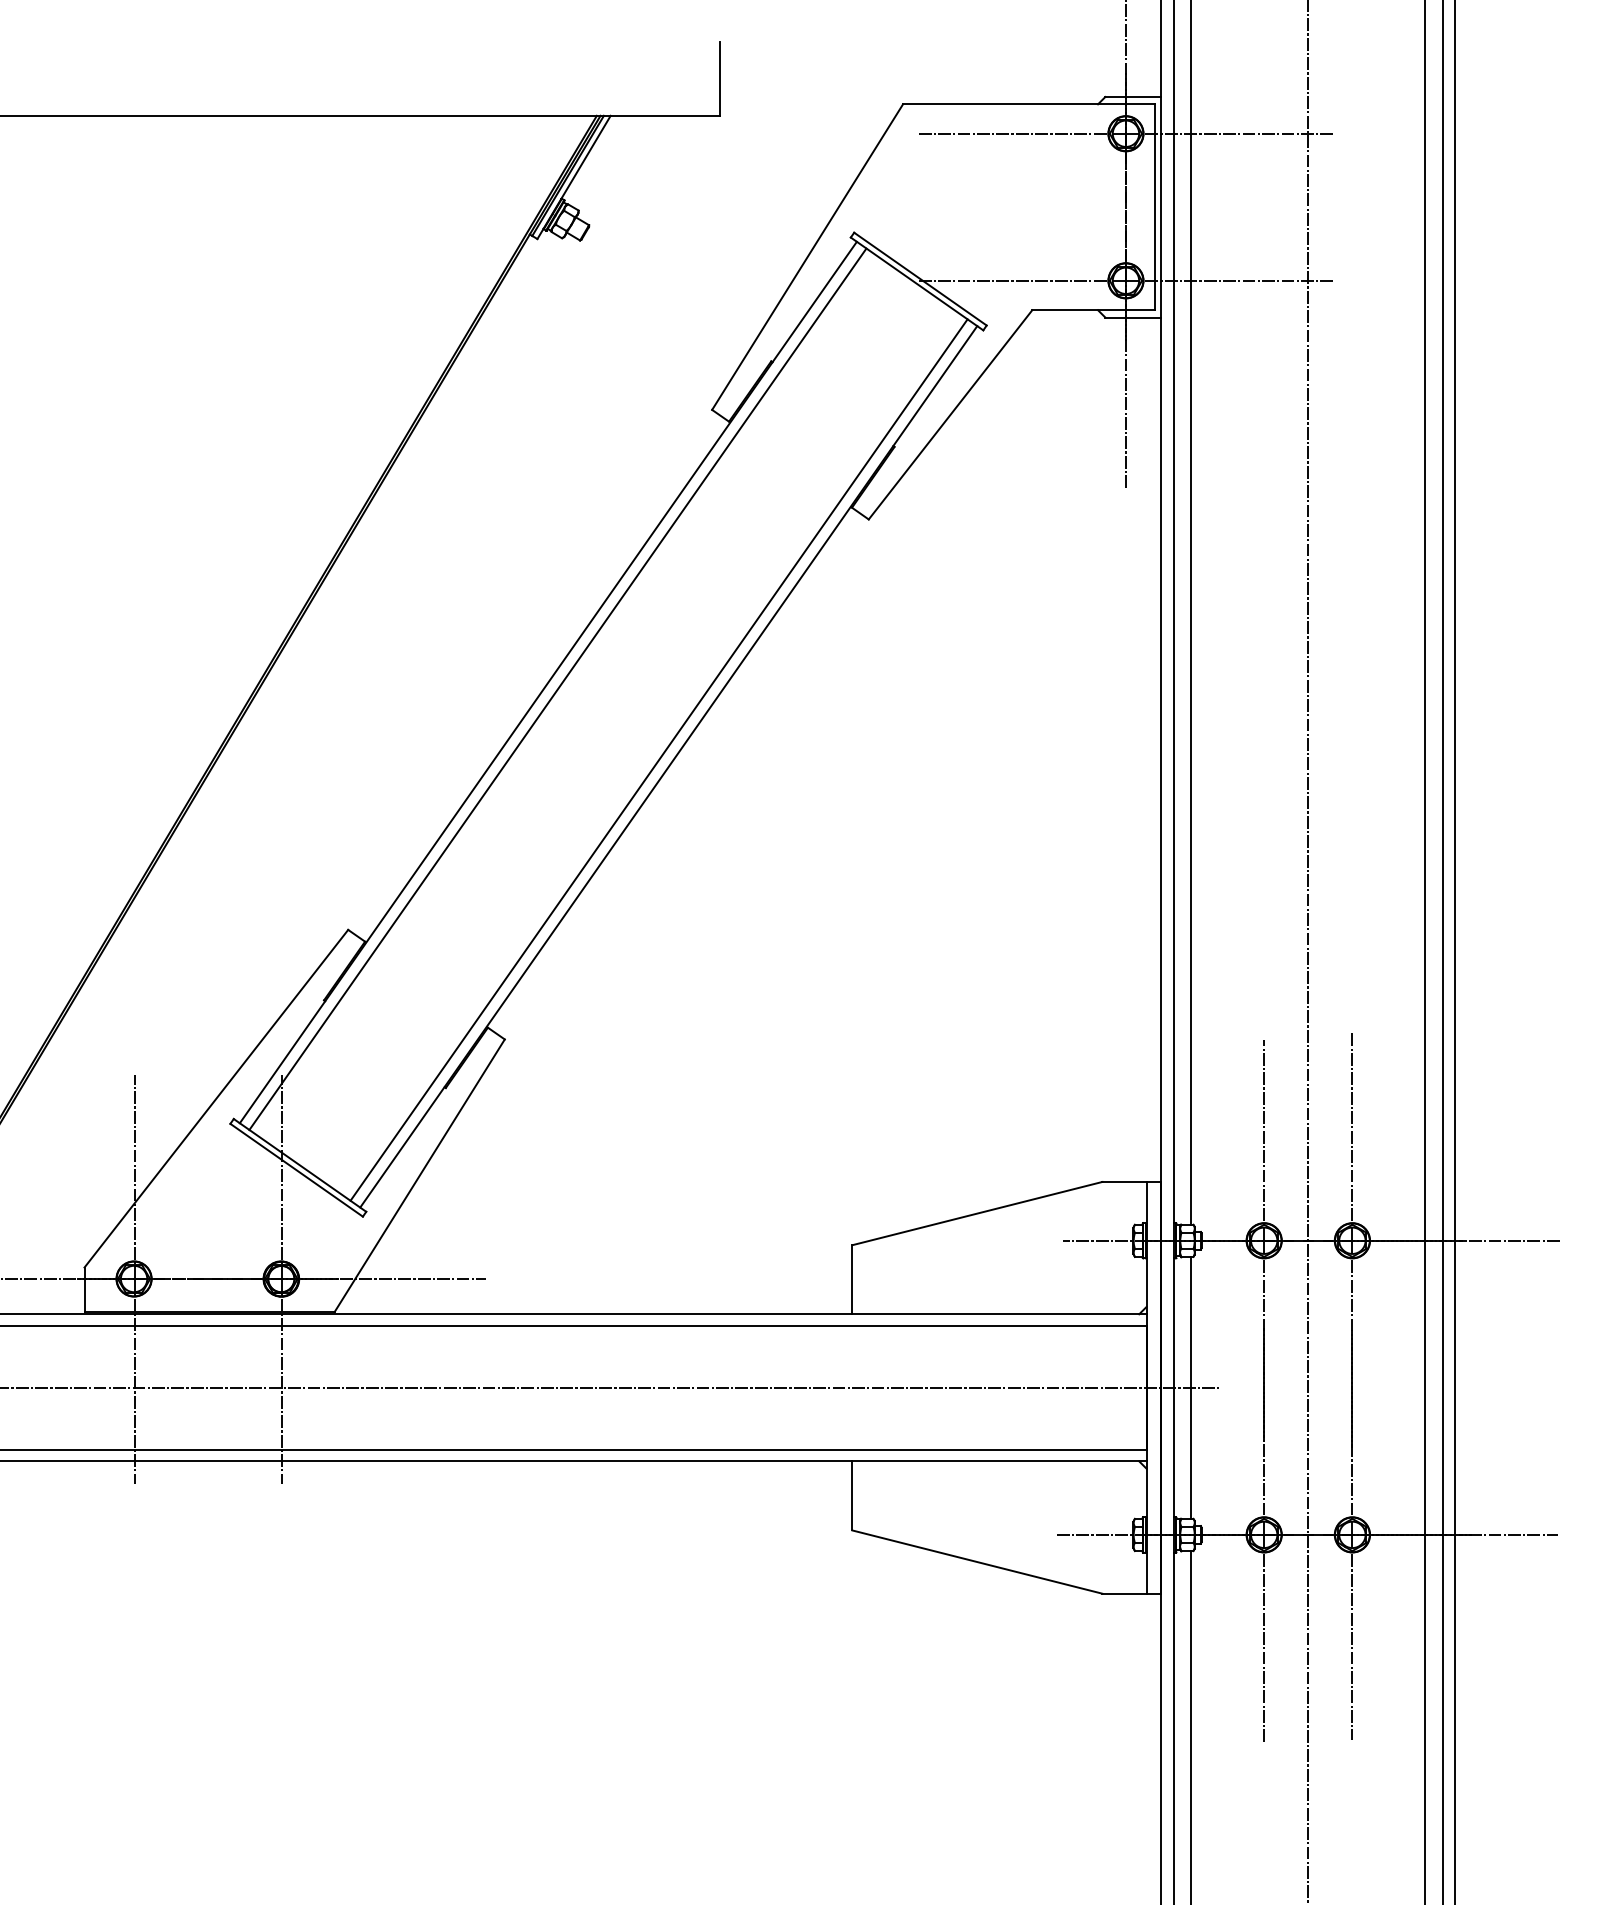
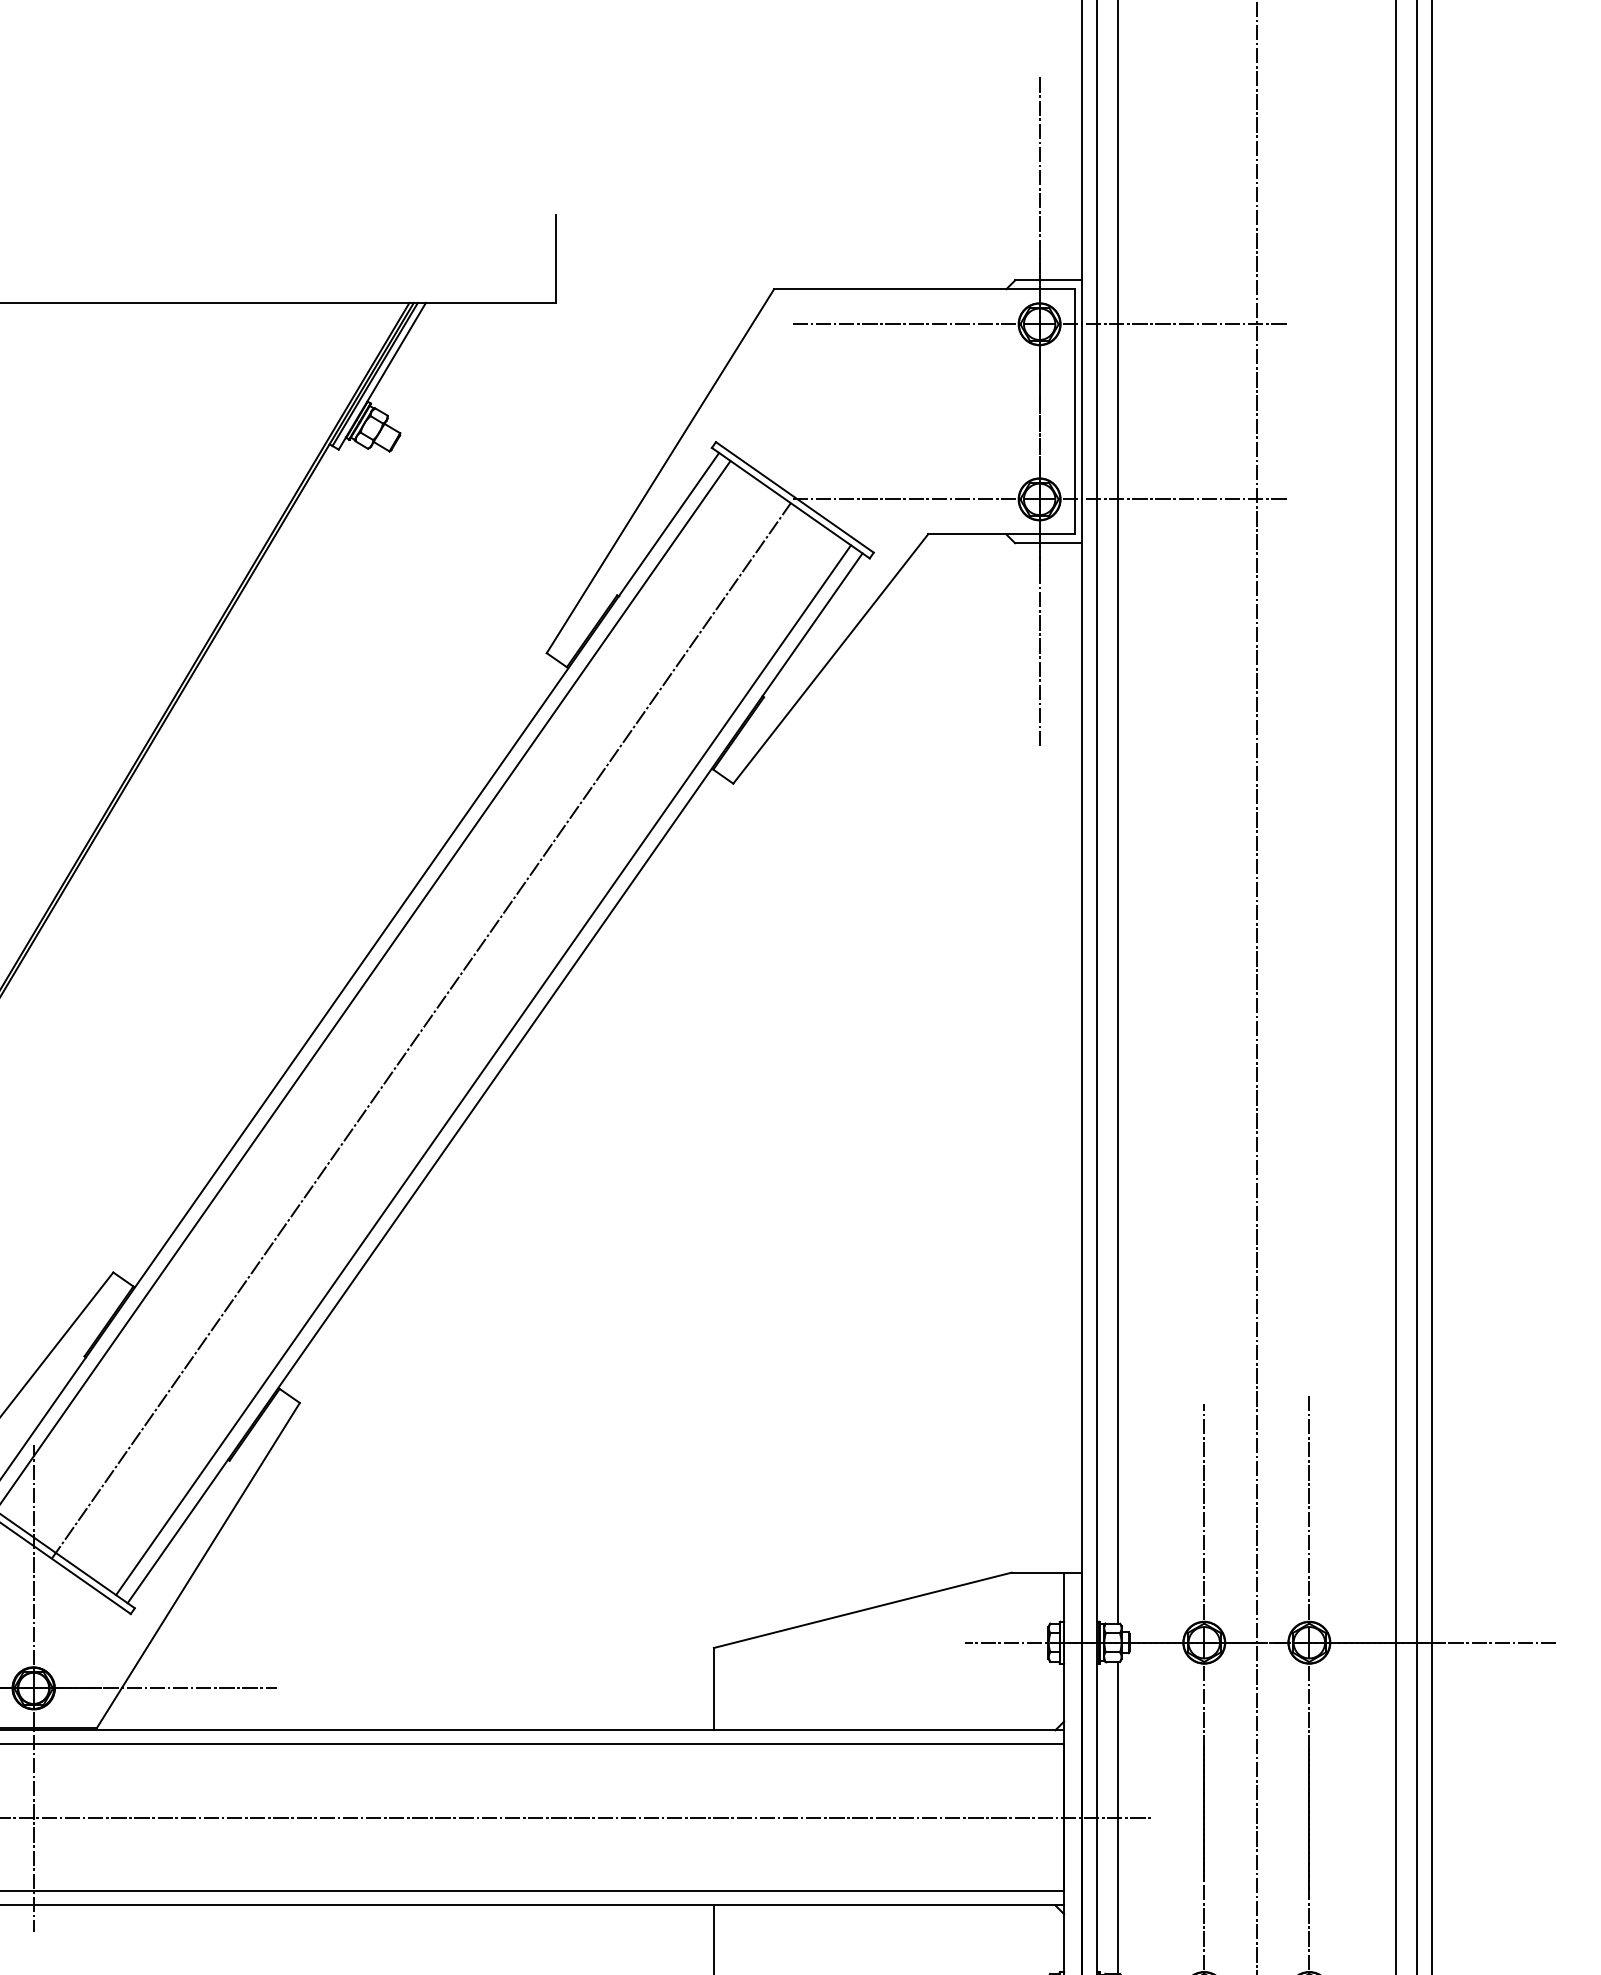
line: (606, 727) -> (420, 1031), added

